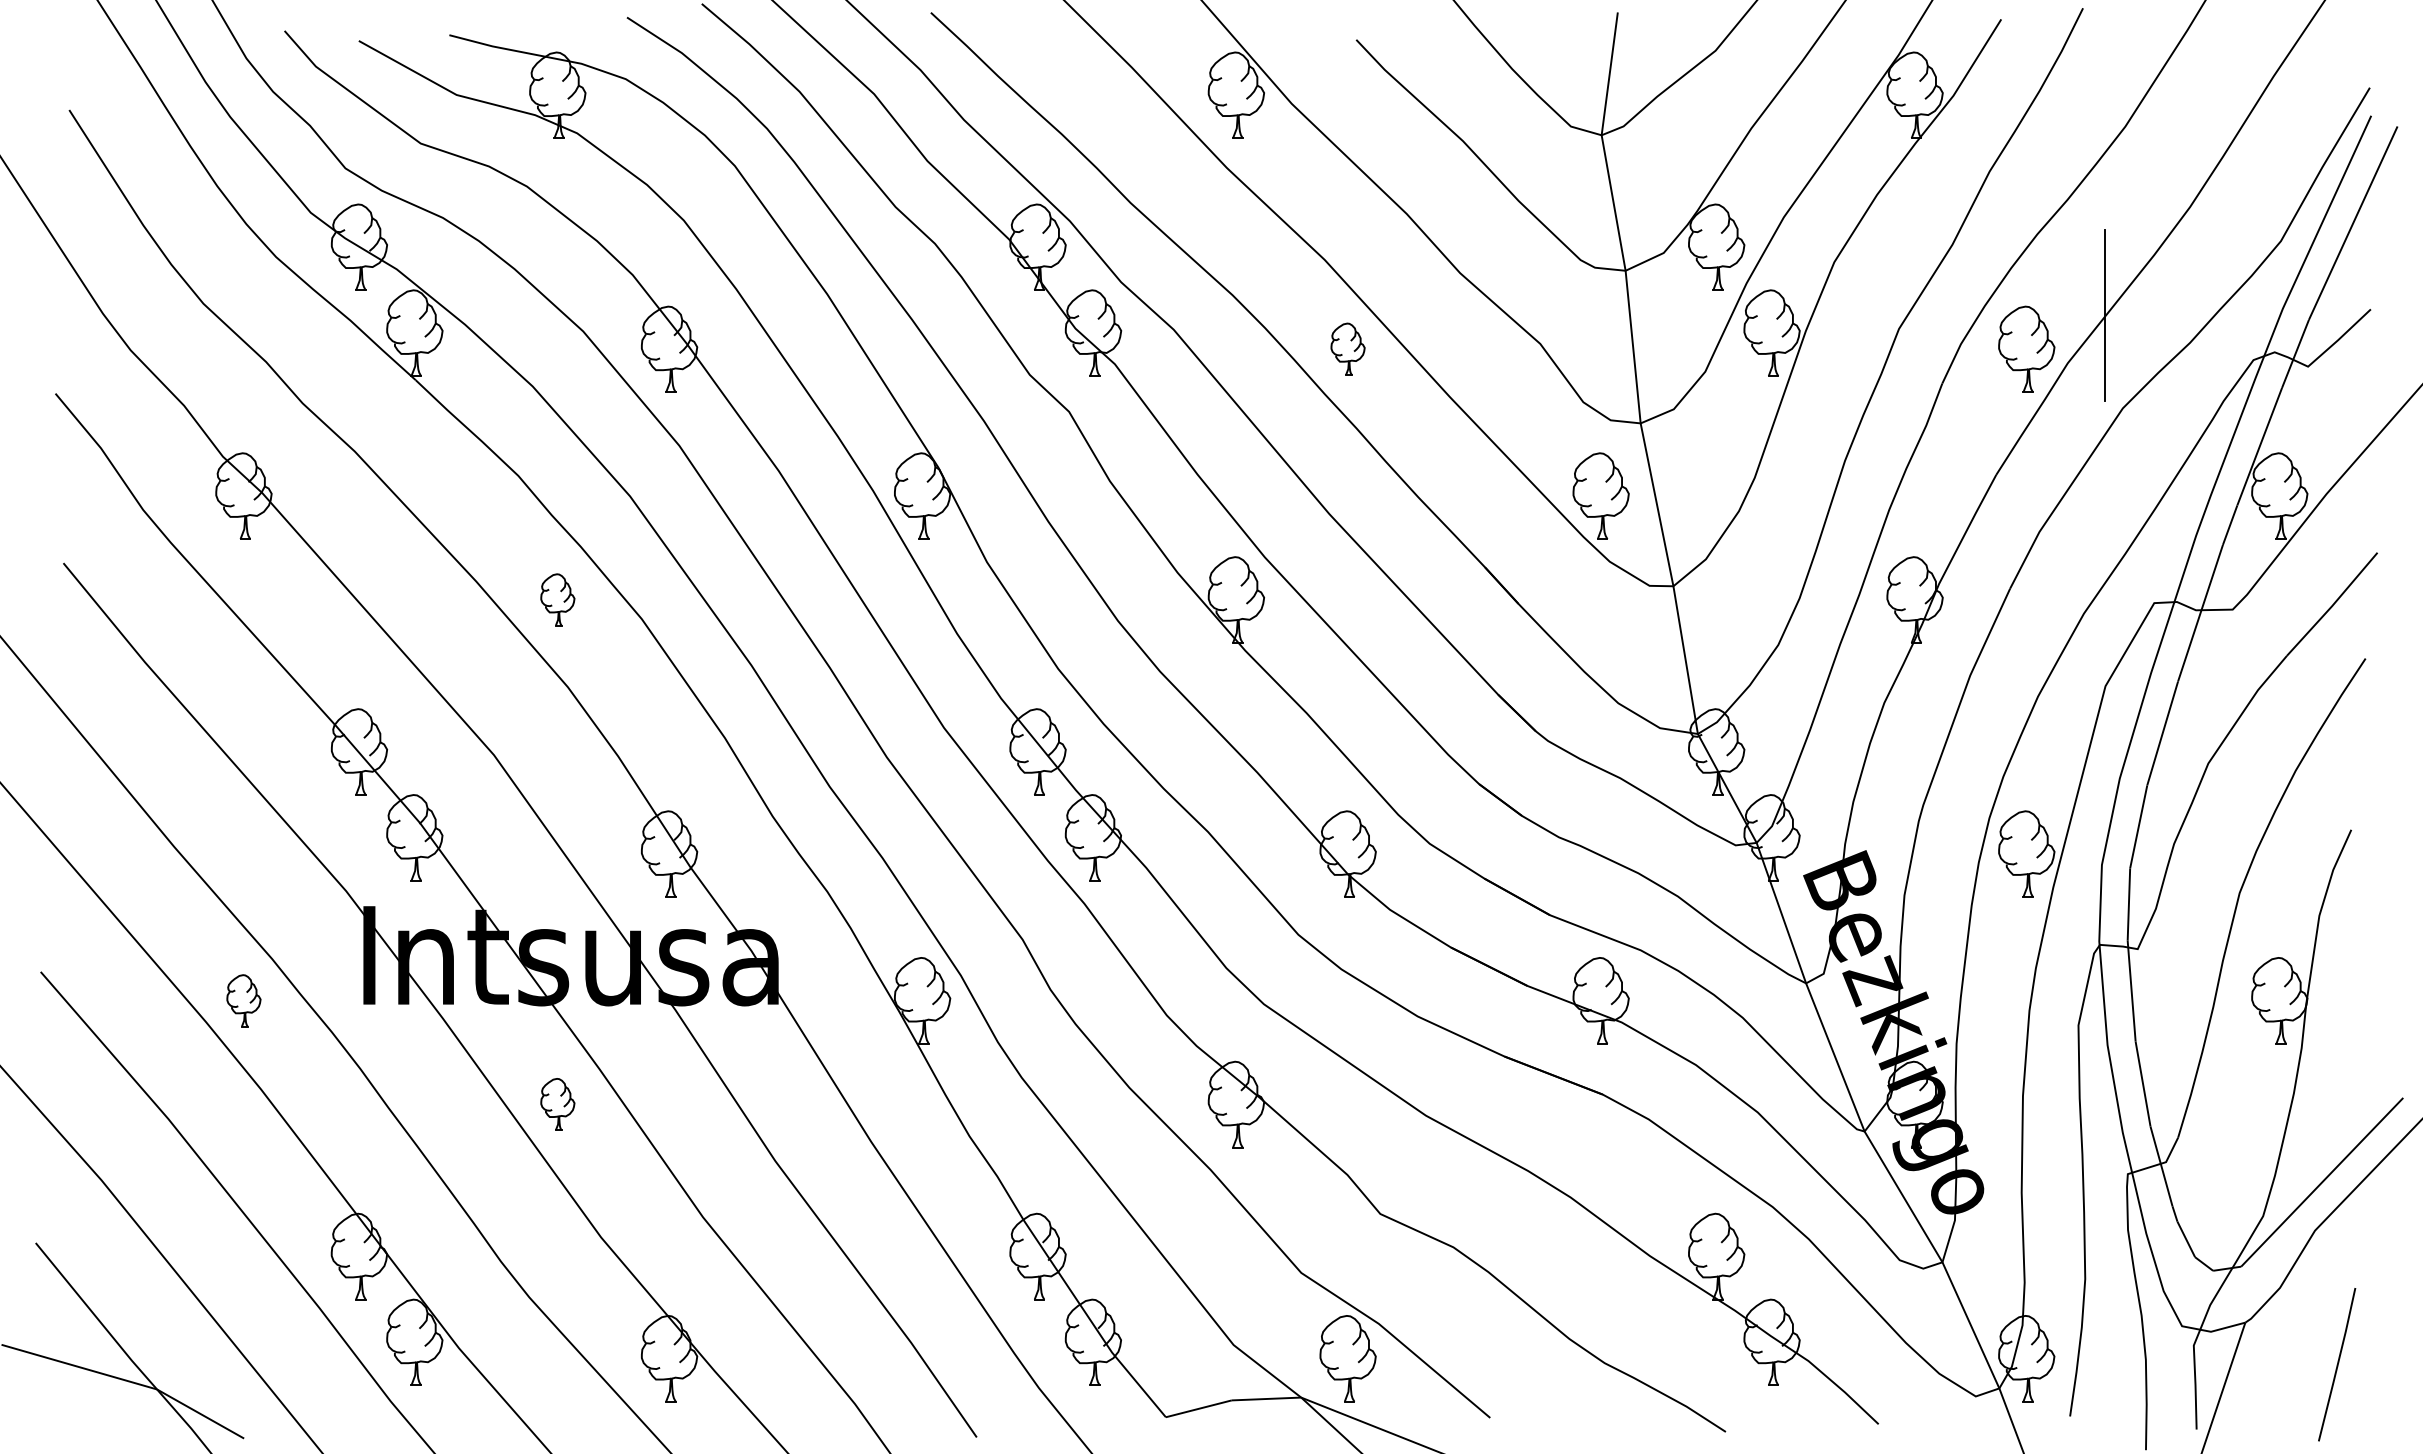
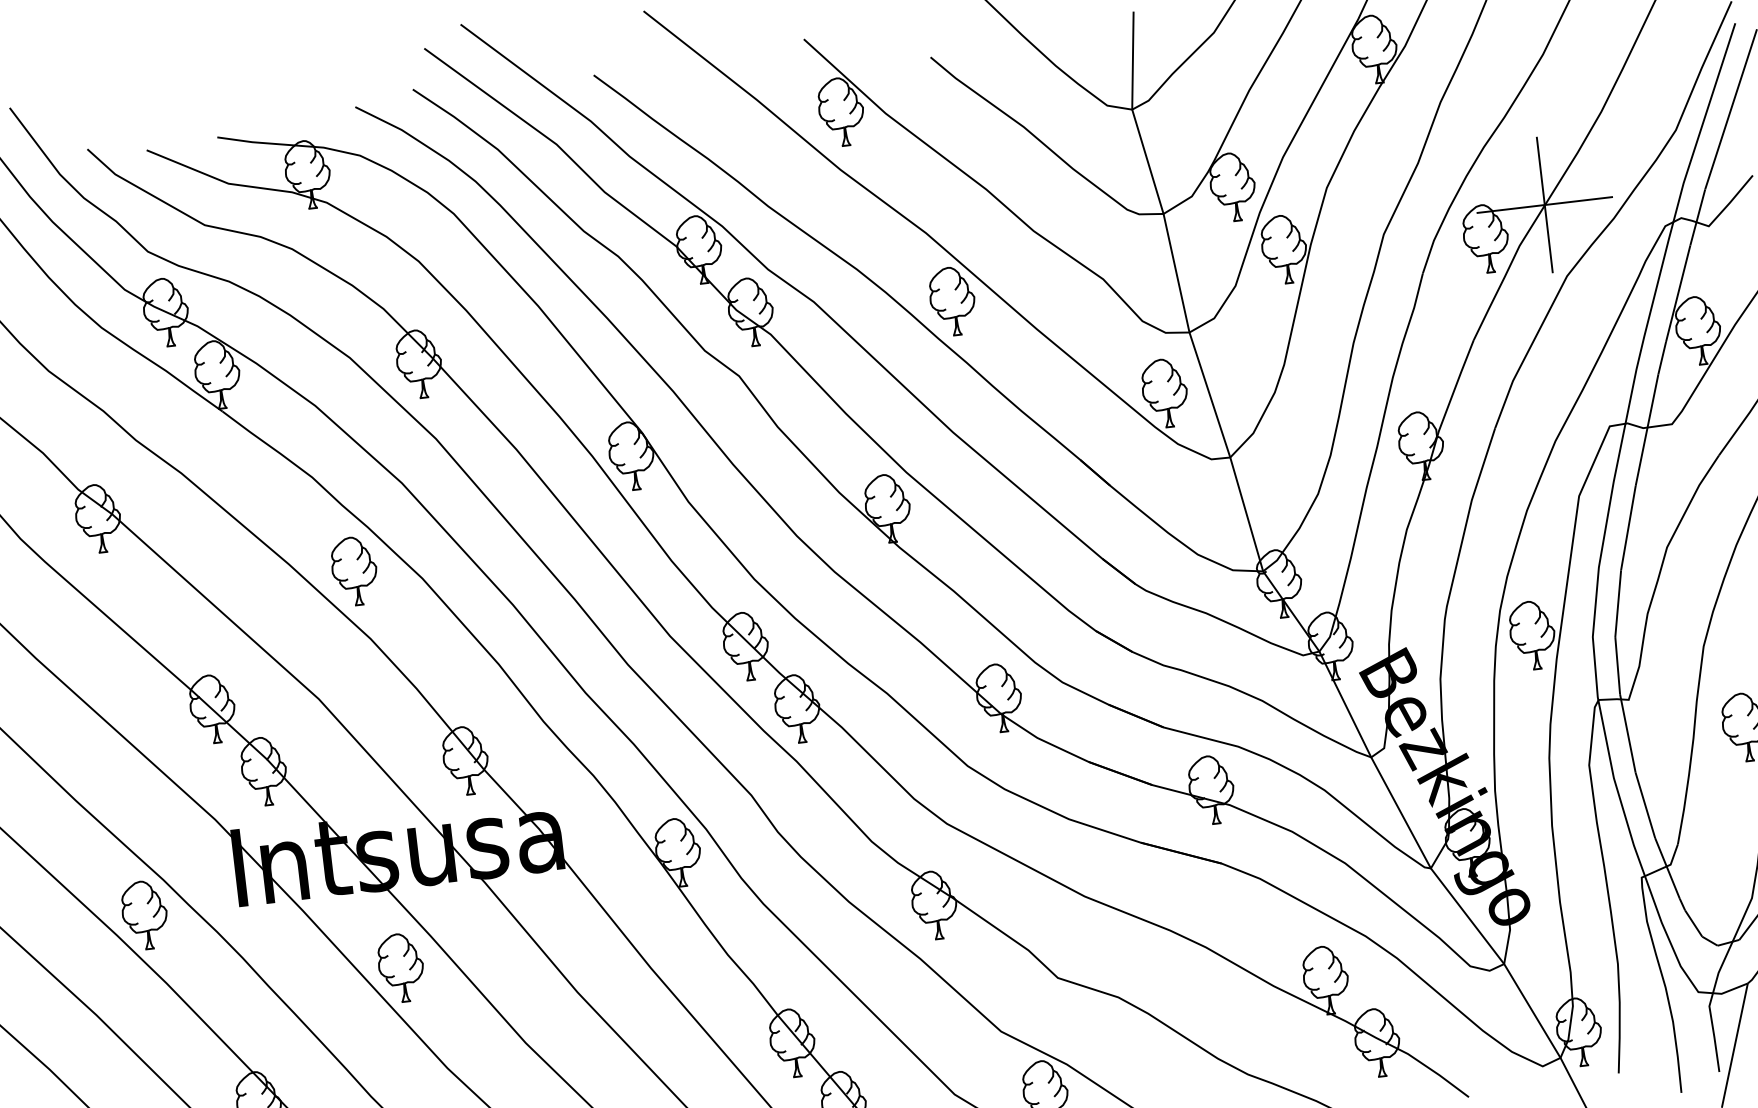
line: (2104, 315) -> (1544, 204), added
part: (1347, 348) -> (952, 300), size x1.67
part: (557, 599) -> (354, 570), size x1.67
part: (243, 1000) -> (144, 915), size x1.67
part: (557, 1104) -> (401, 967), size x1.67

